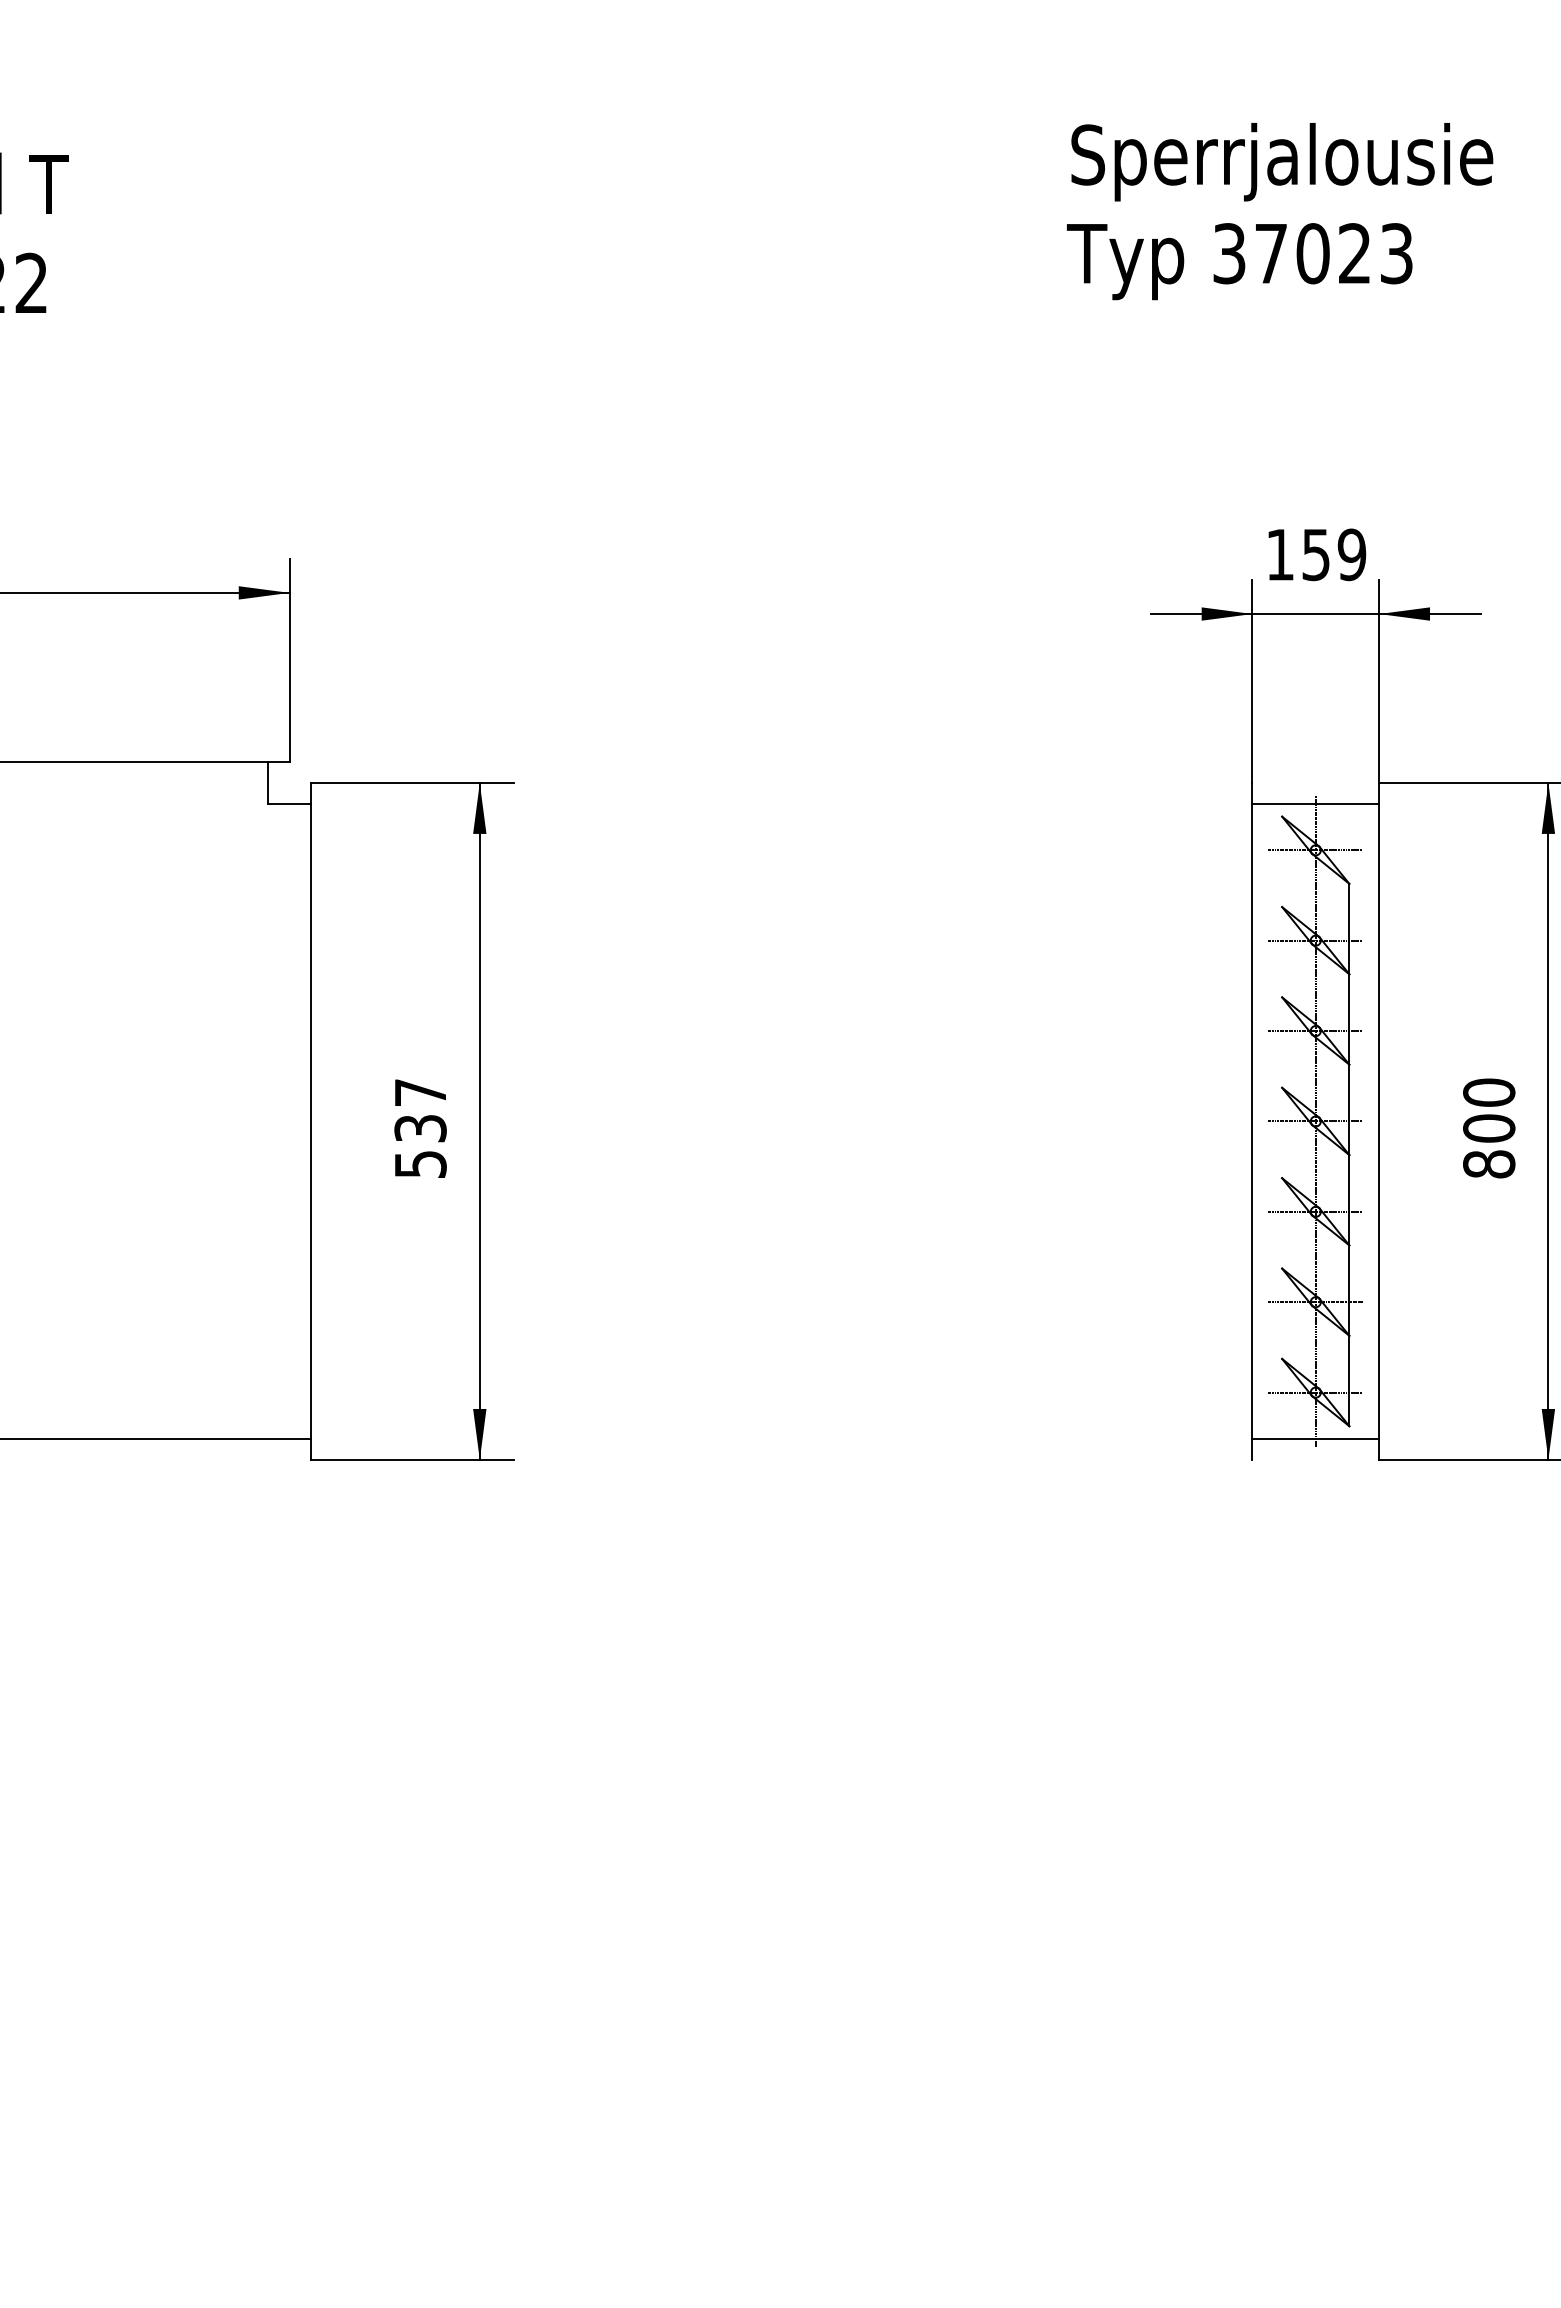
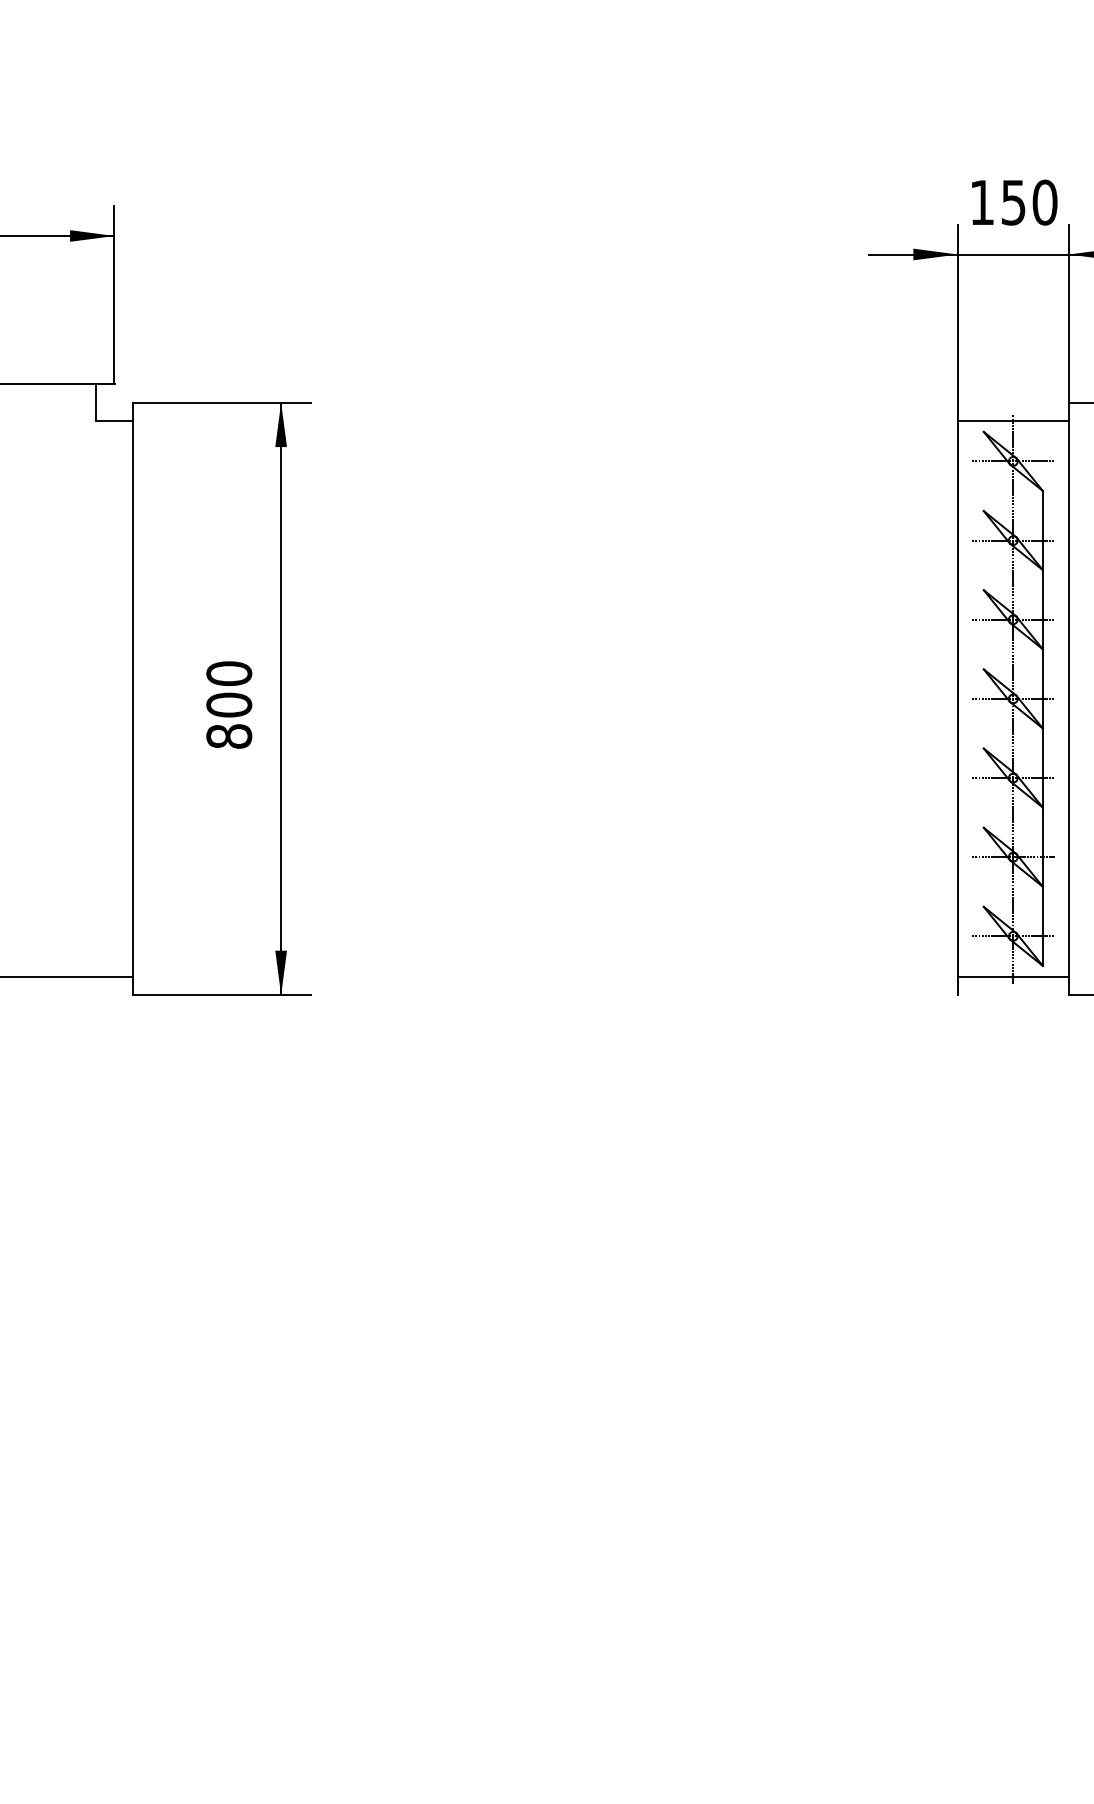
text: (1351, 554) -> (1044, 202), 159 -> 150
text: (420, 1128) -> (229, 705), 537 -> 800

